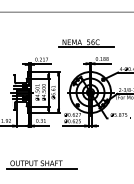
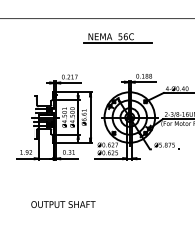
part: (86, 43) -> (117, 38), moved
line: (41, 168) -> (69, 211), removed

